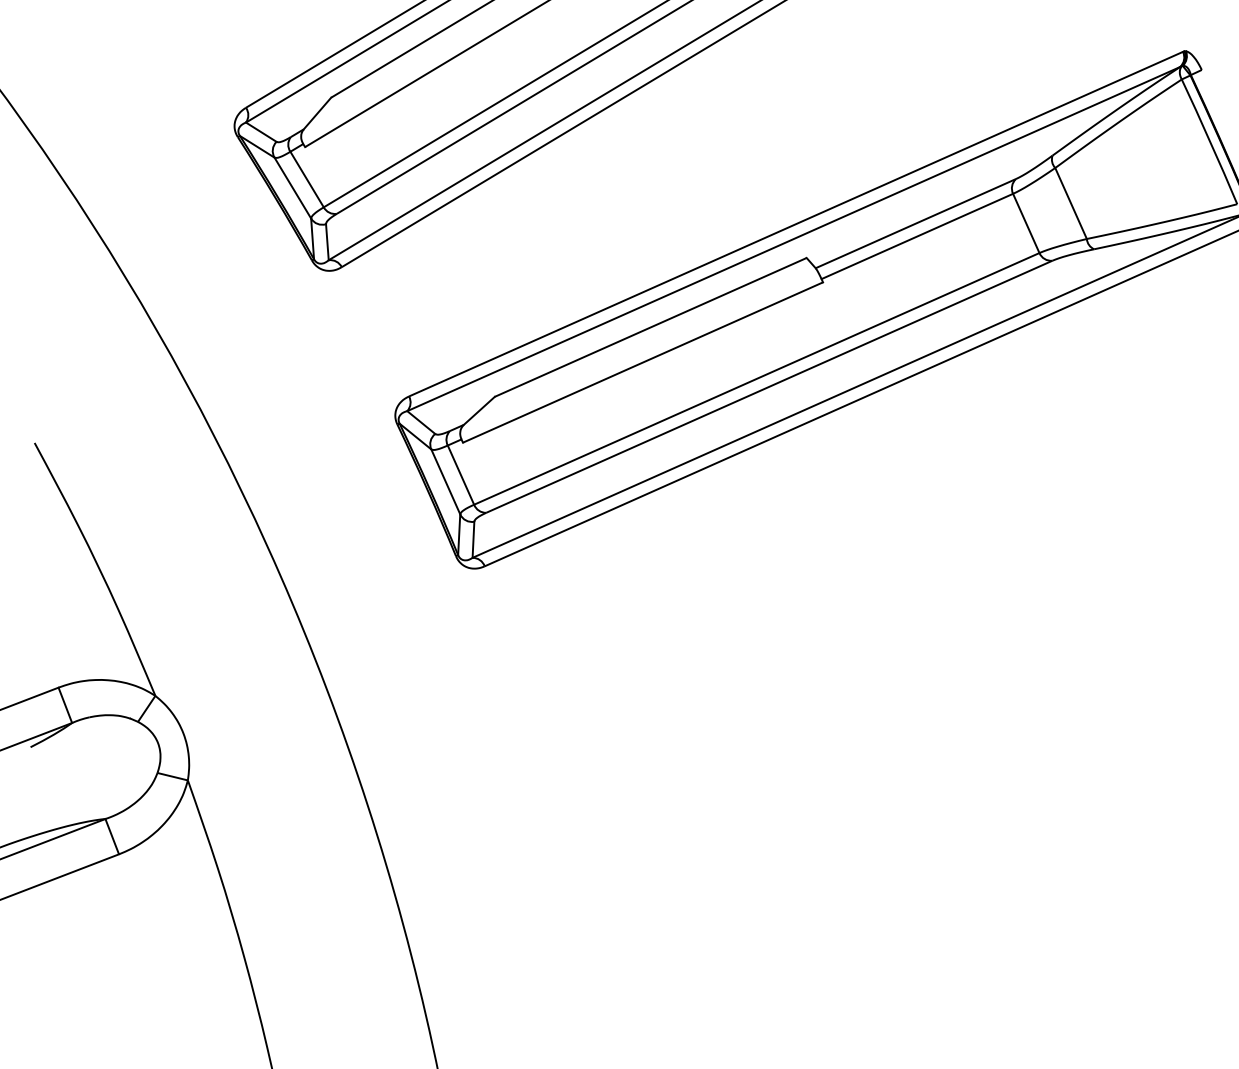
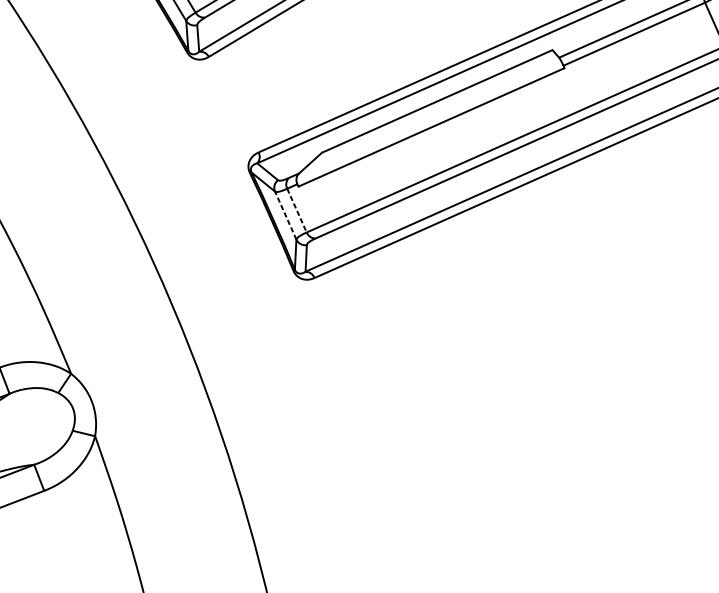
line: (461, 475) -> (297, 210), solid -> dashed
line: (445, 481) -> (285, 215), solid -> dashed

